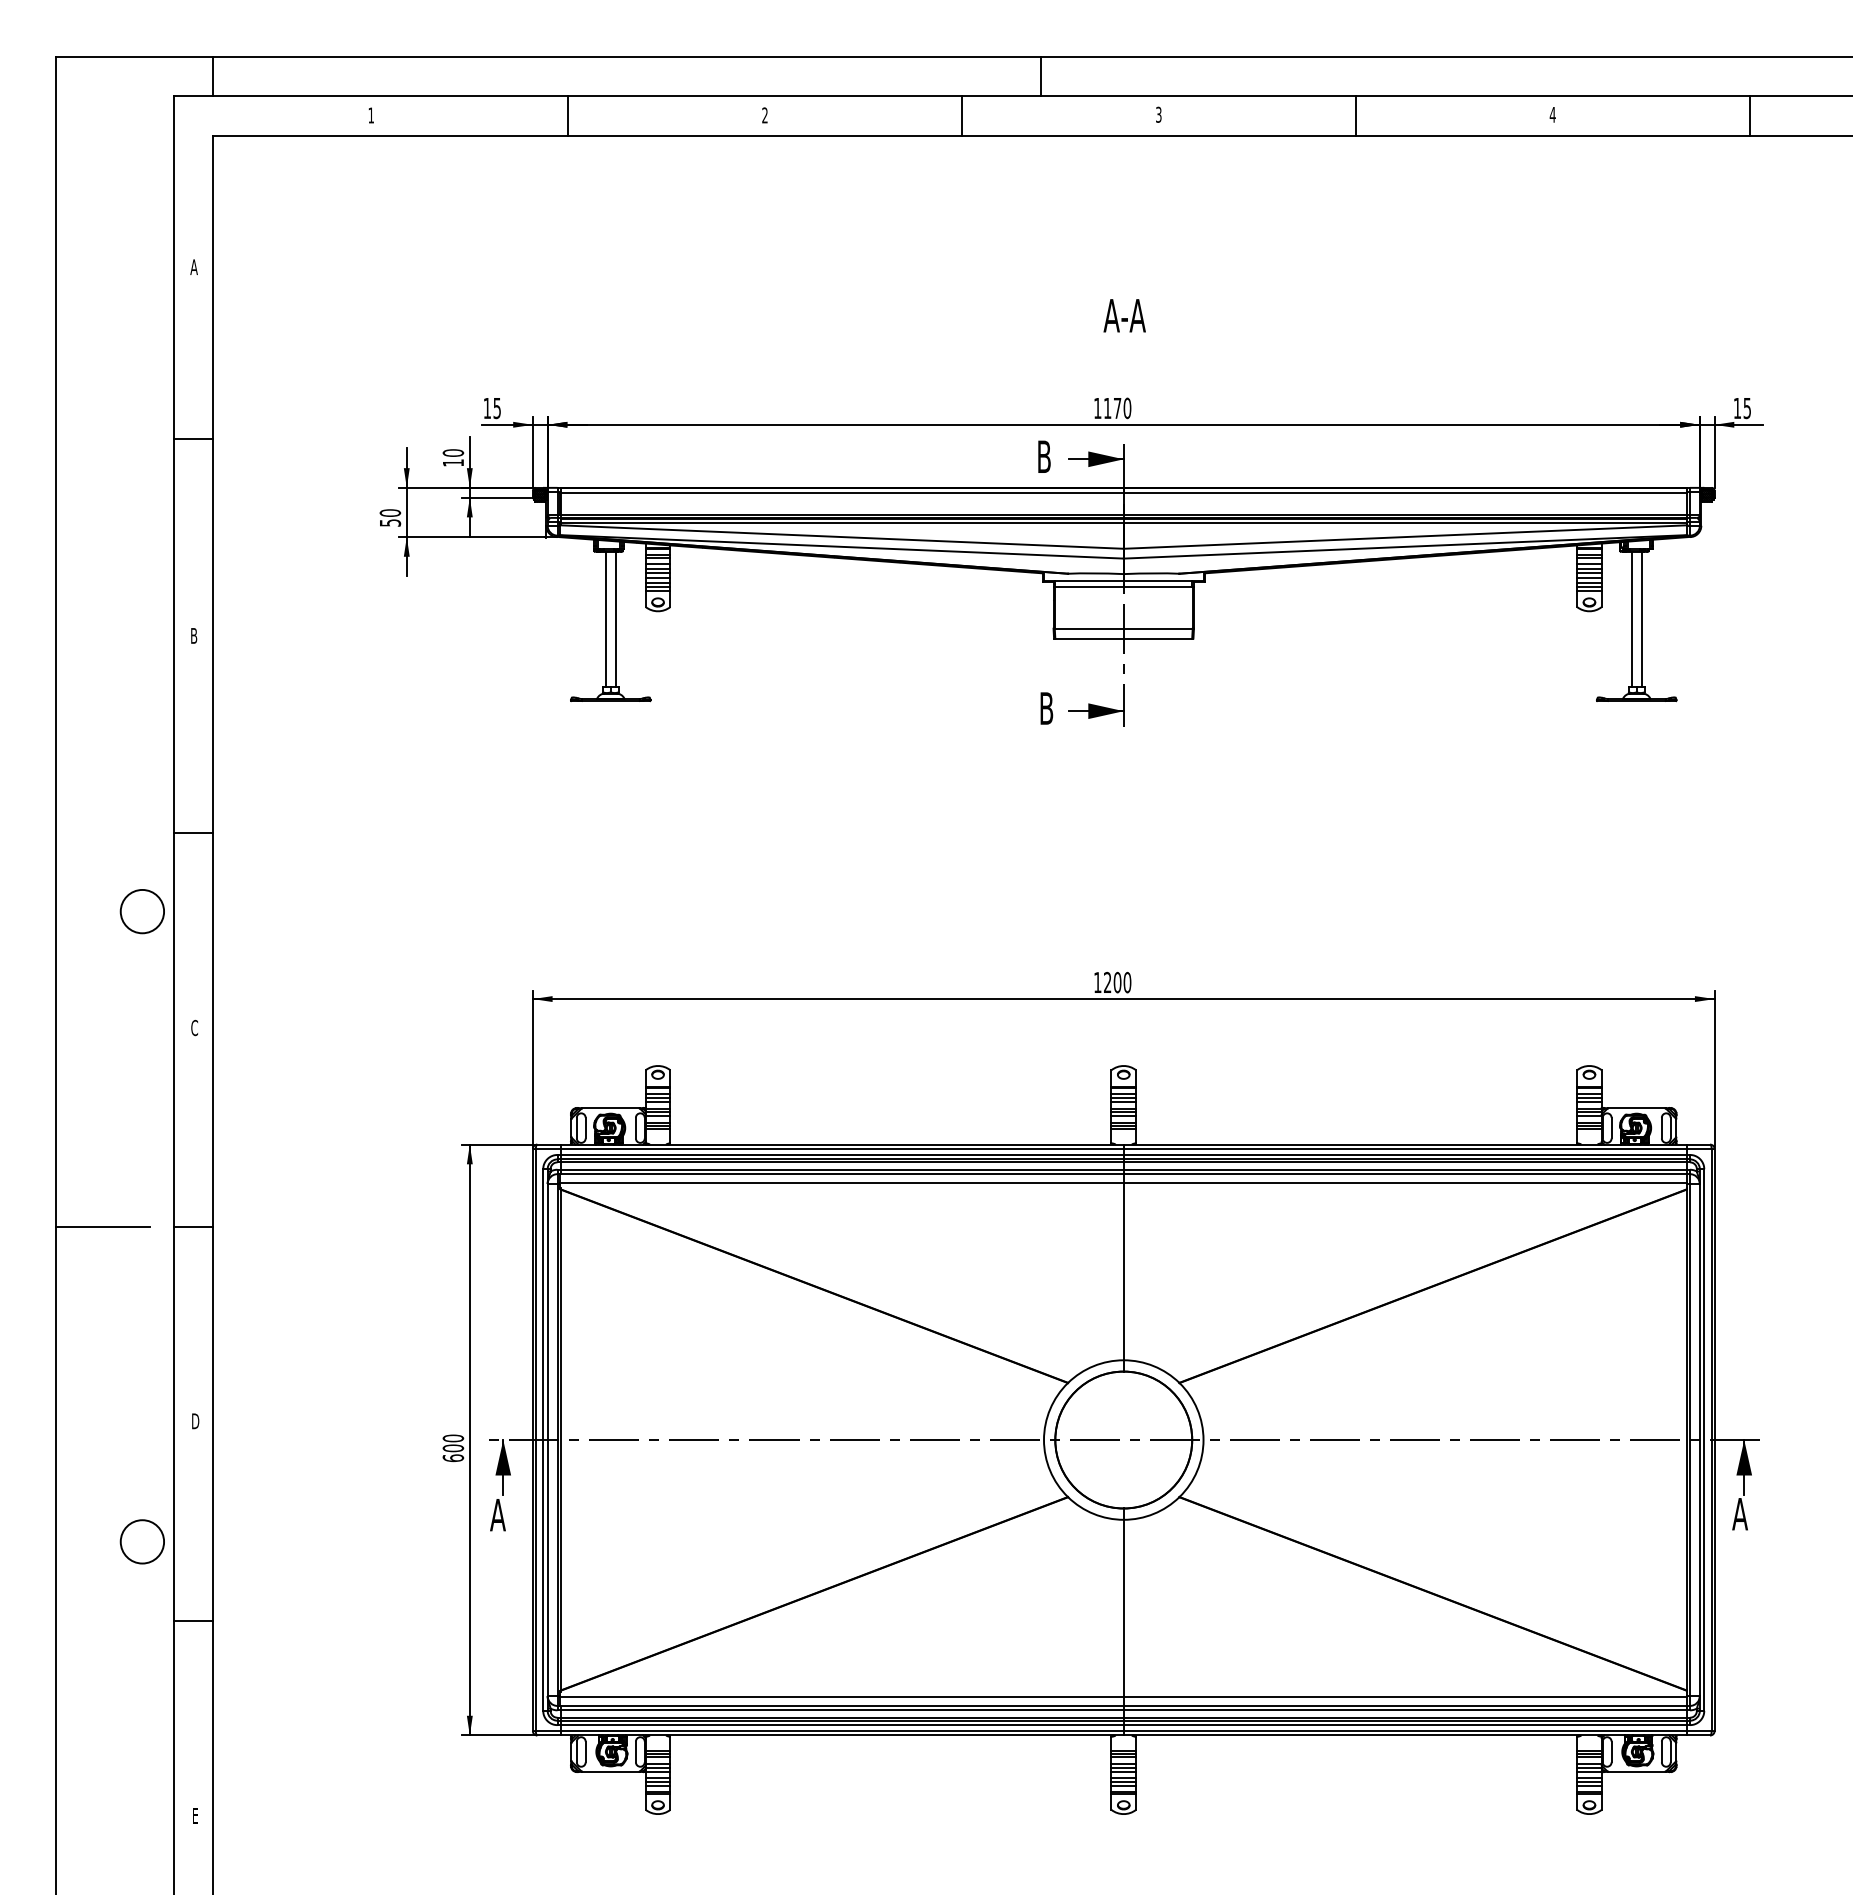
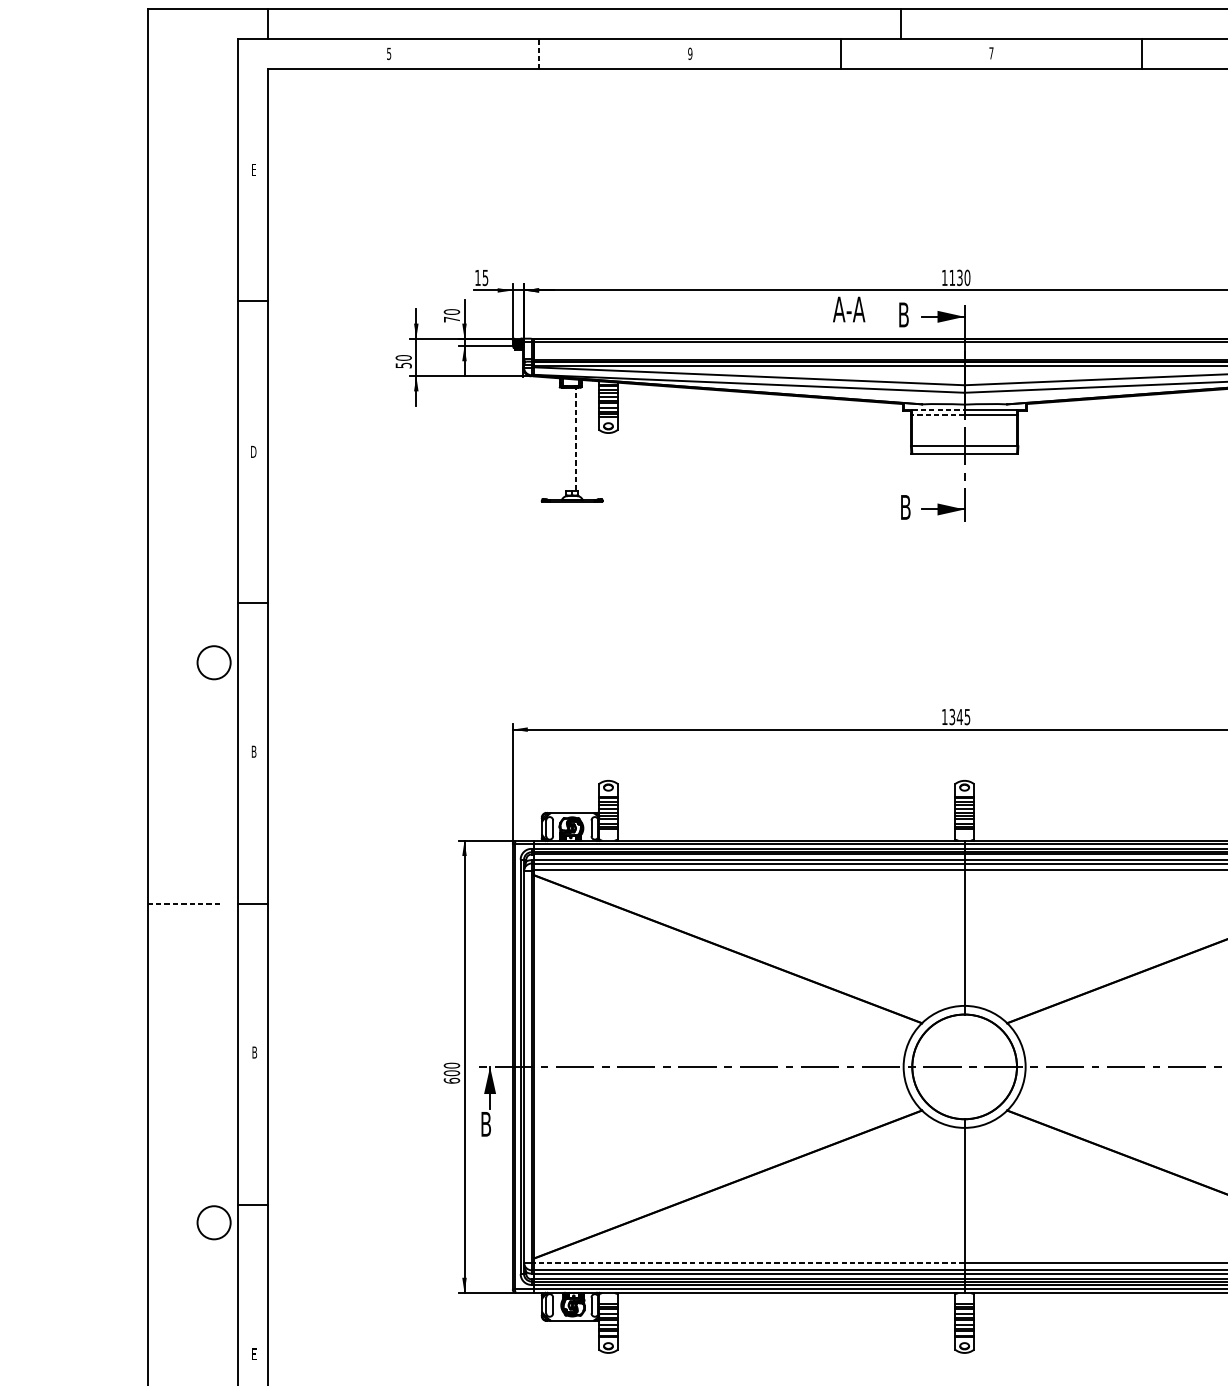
text: (1158, 114) -> (991, 53), 3 -> 7
text: (370, 115) -> (388, 53), 1 -> 5
line: (567, 115) -> (539, 53), solid -> dashed
text: (764, 115) -> (689, 53), 2 -> 9
text: (193, 266) -> (253, 169), A -> E
text: (1124, 315) -> (848, 309), moved
text: (1117, 408) -> (959, 277), 1170 -> 1130
text: (453, 462) -> (452, 319), 10 -> 70
line: (1090, 580) -> (939, 409), solid -> dashed
line: (1089, 587) -> (938, 414), solid -> dashed
line: (605, 618) -> (568, 438), removed
line: (615, 618) -> (575, 438), solid -> dashed
text: (193, 635) -> (253, 451), B -> D
text: (1117, 982) -> (959, 716), 1200 -> 1345
text: (194, 1027) -> (253, 751), C -> B
line: (102, 1226) -> (183, 903), solid -> dashed
text: (195, 1421) -> (254, 1052), D -> B
text: (497, 1515) -> (485, 1124), A -> B
circle: (141, 1541) -> (213, 1222), moved
line: (841, 1696) -> (748, 1263), solid -> dashed

